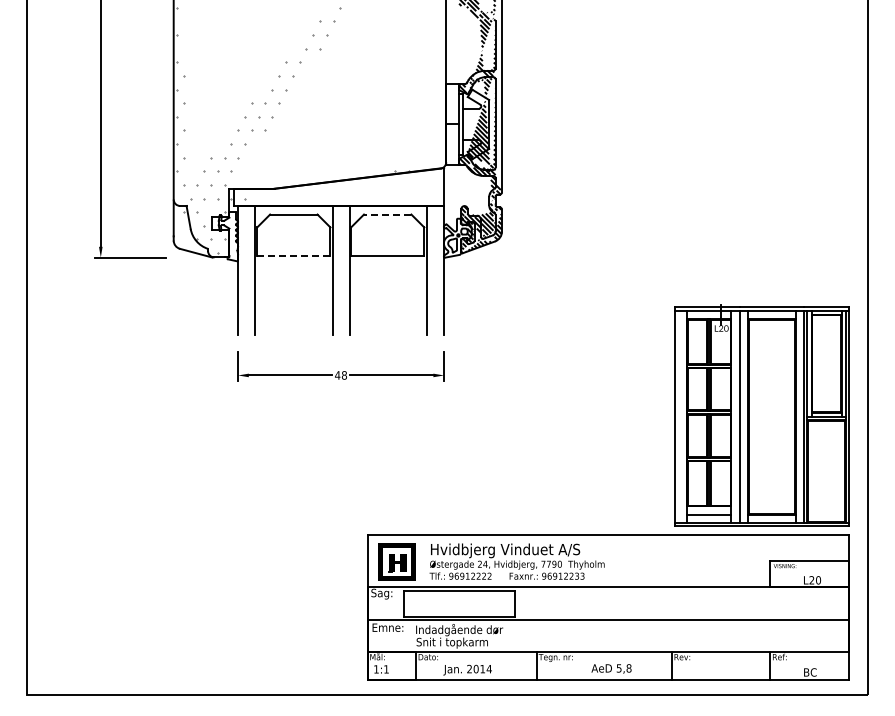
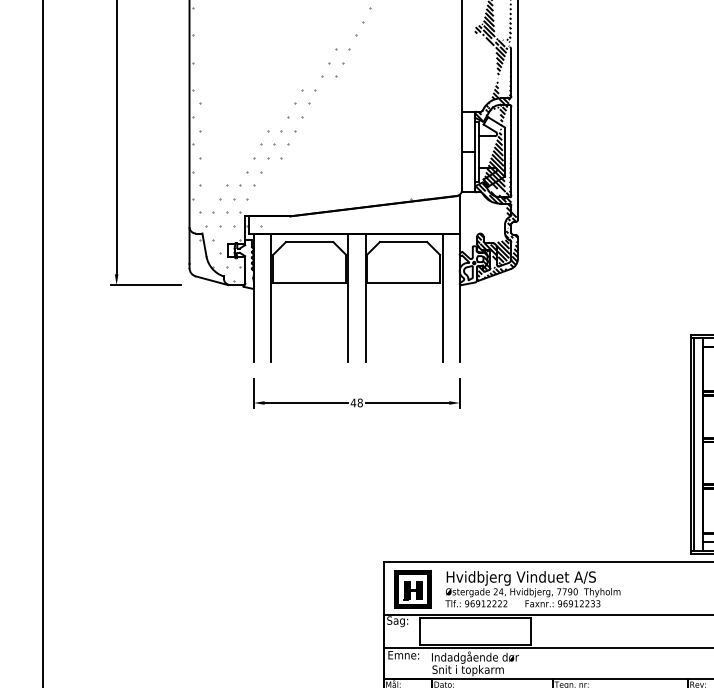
line: (387, 214) -> (403, 242), dashed -> solid
line: (293, 255) -> (309, 283), dashed -> solid
line: (678, 416) -> (694, 444), added

